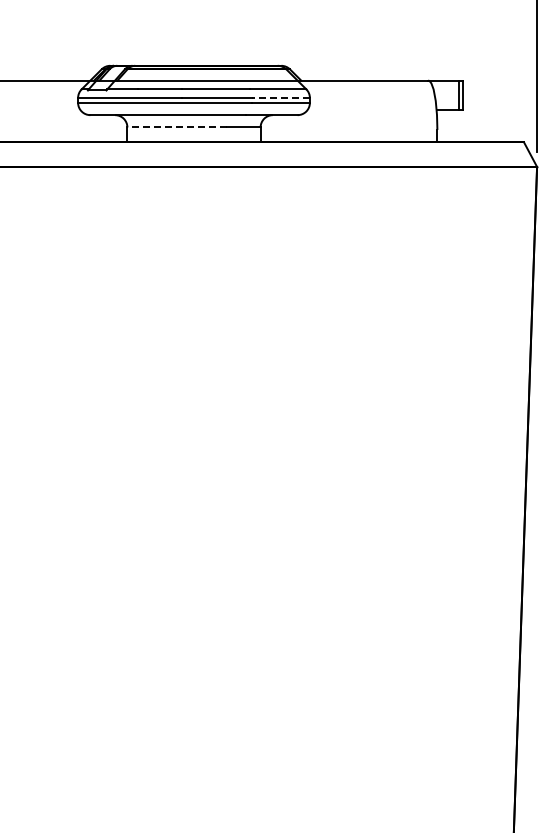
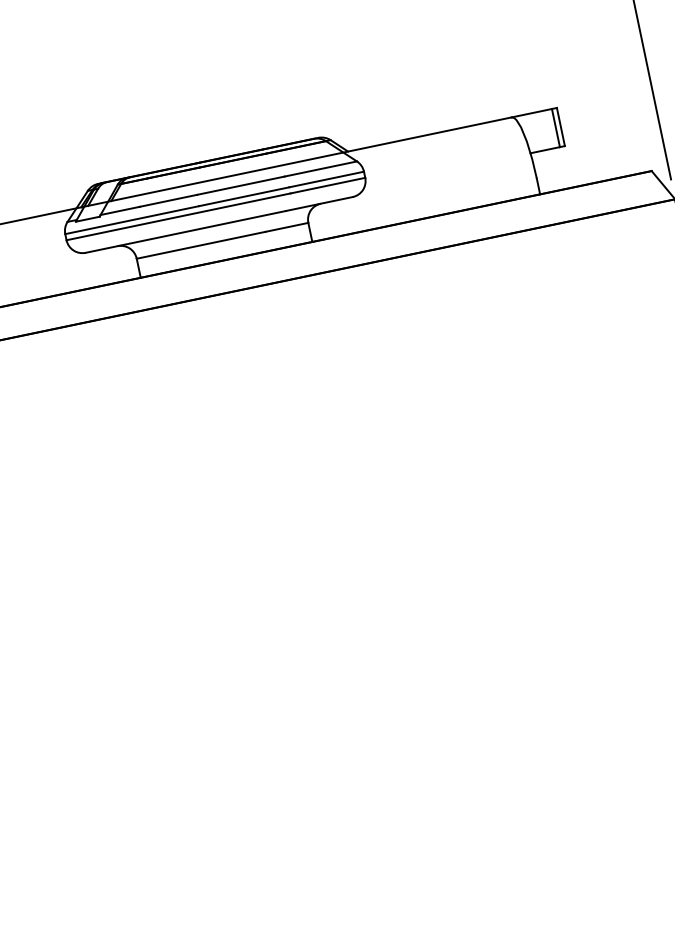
line: (280, 98) -> (326, 180), dashed -> solid
line: (177, 127) -> (201, 245), dashed -> solid

